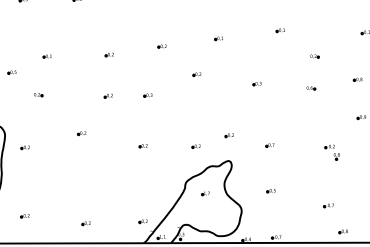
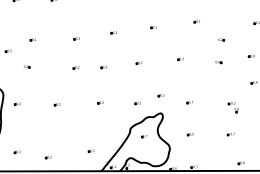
part: (196, 74) -> (138, 63), moved
part: (81, 133) -> (57, 104), moved
part: (328, 205) -> (230, 134), moved
part: (142, 221) -> (90, 151), moved
part: (85, 223) -> (48, 157), moved

